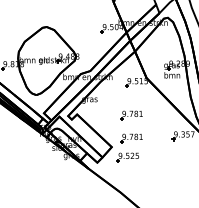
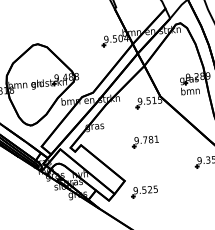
part: (131, 138) -> (147, 169), removed

